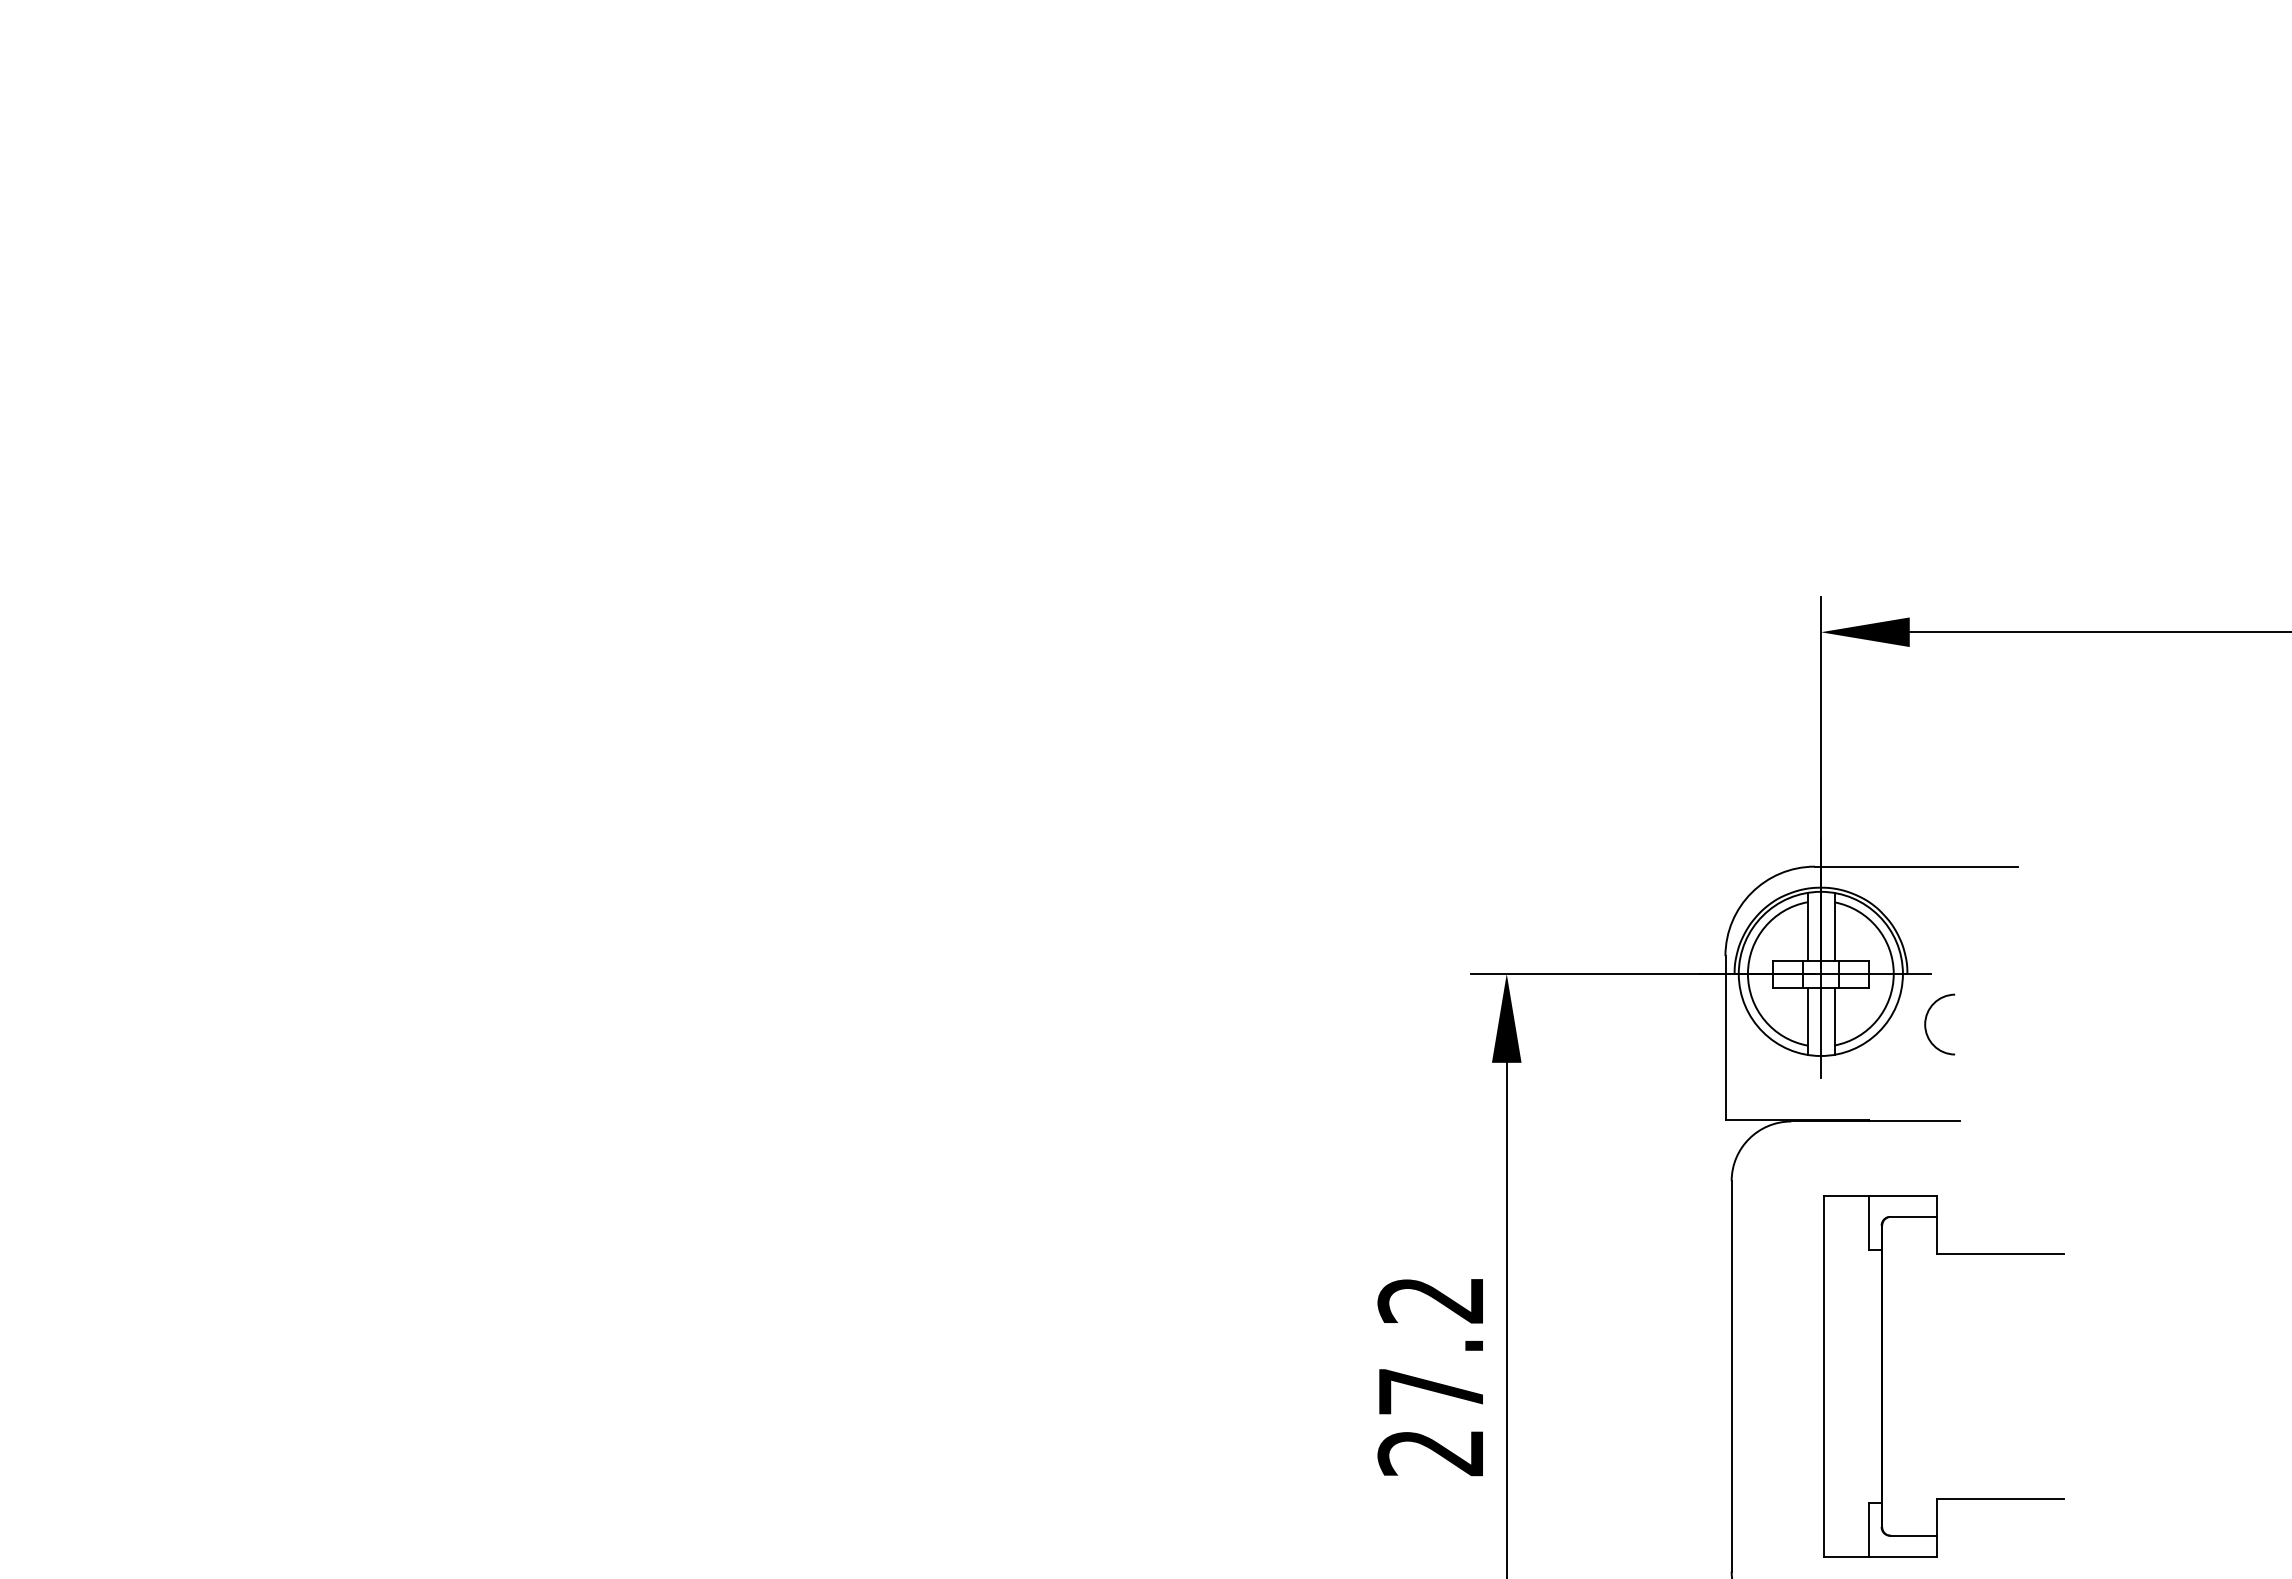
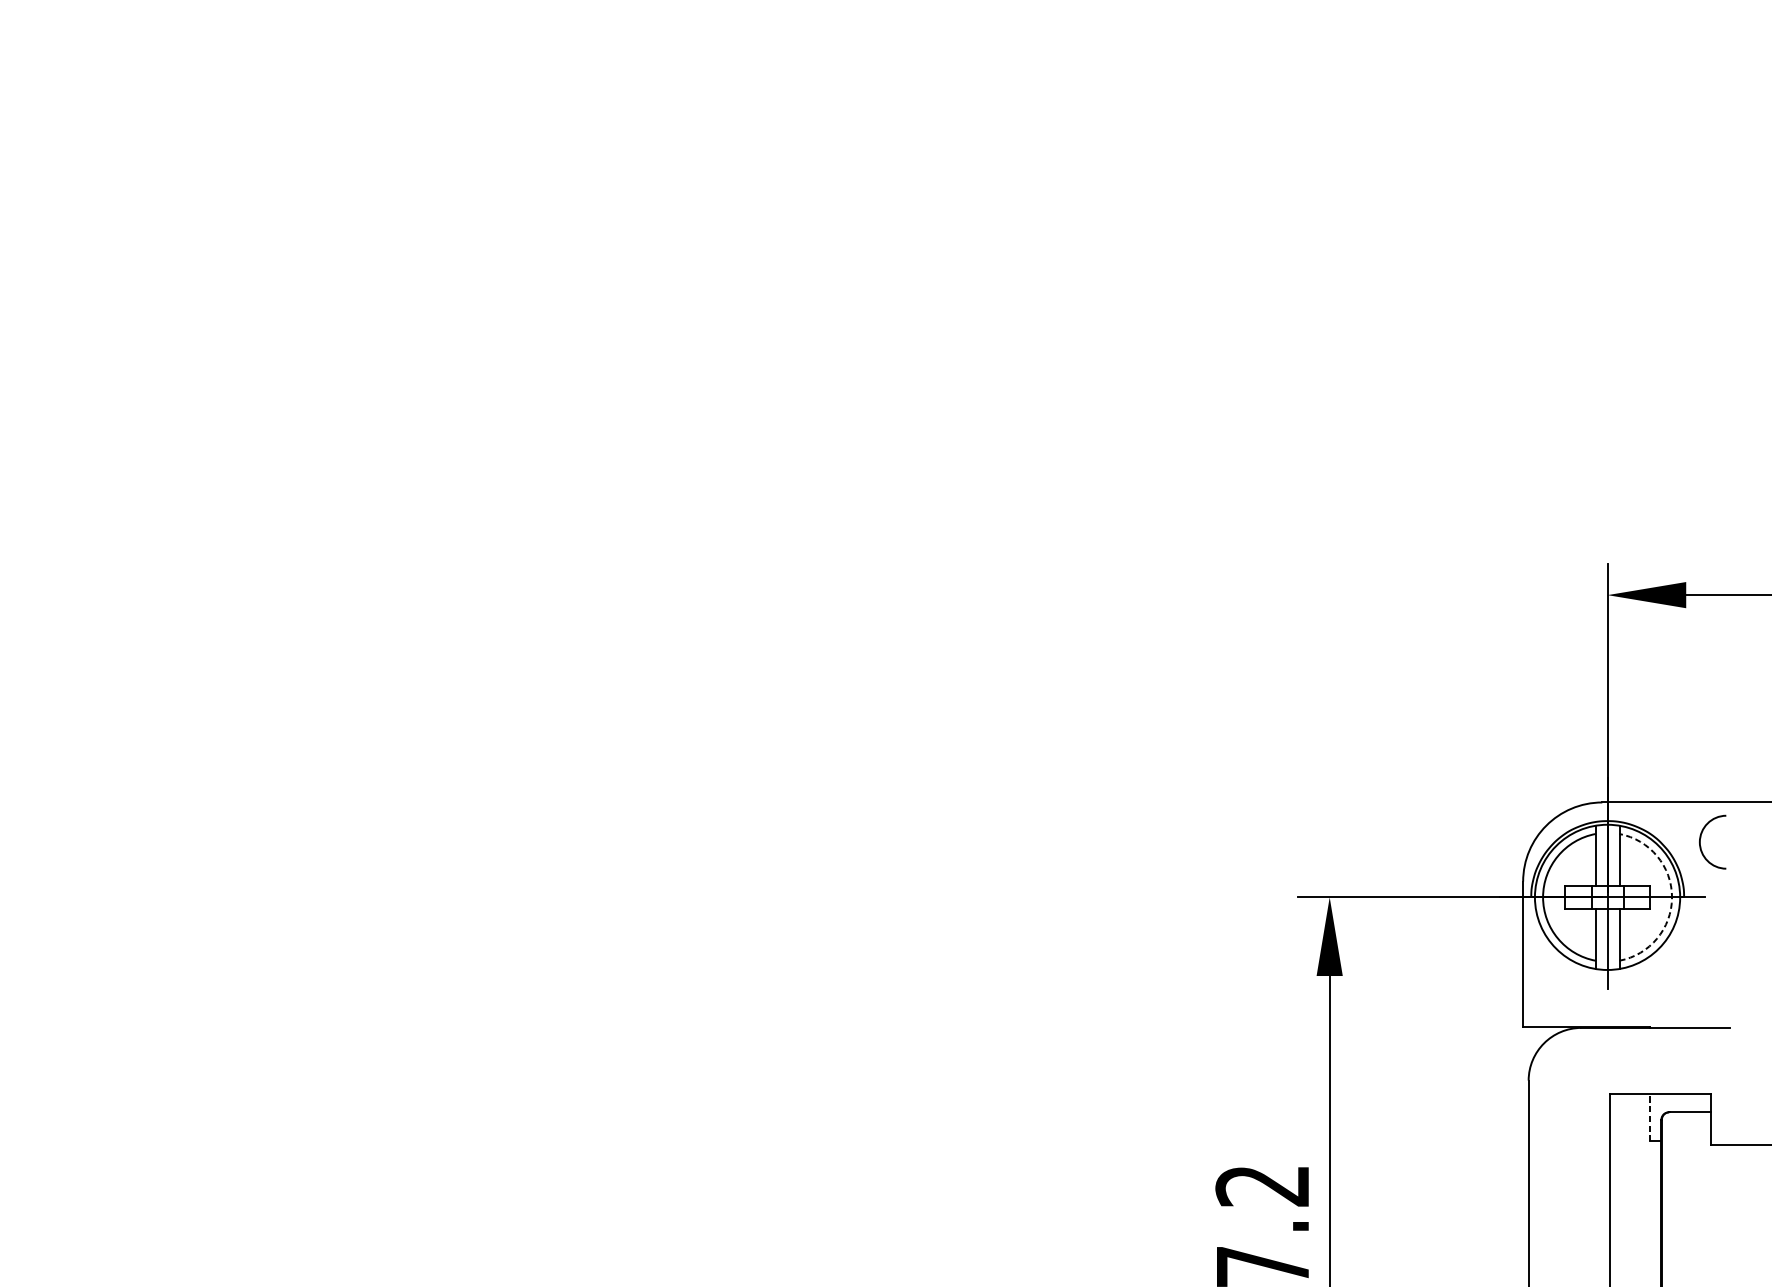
arc: (1893, 973) -> (1671, 896), solid -> dashed
arc: (1926, 1024) -> (1701, 842), moved
line: (1868, 1222) -> (1649, 1117), solid -> dashed

